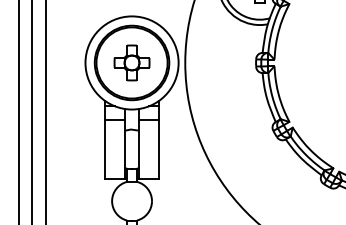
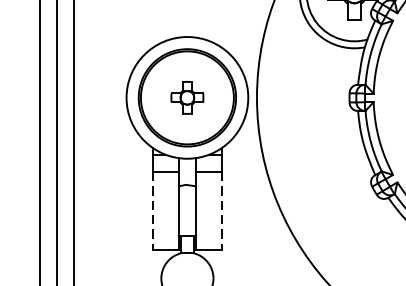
part: (131, 62) -> (186, 97), size x0.7
line: (105, 149) -> (152, 210), solid -> dashed
line: (158, 149) -> (221, 210), solid -> dashed

